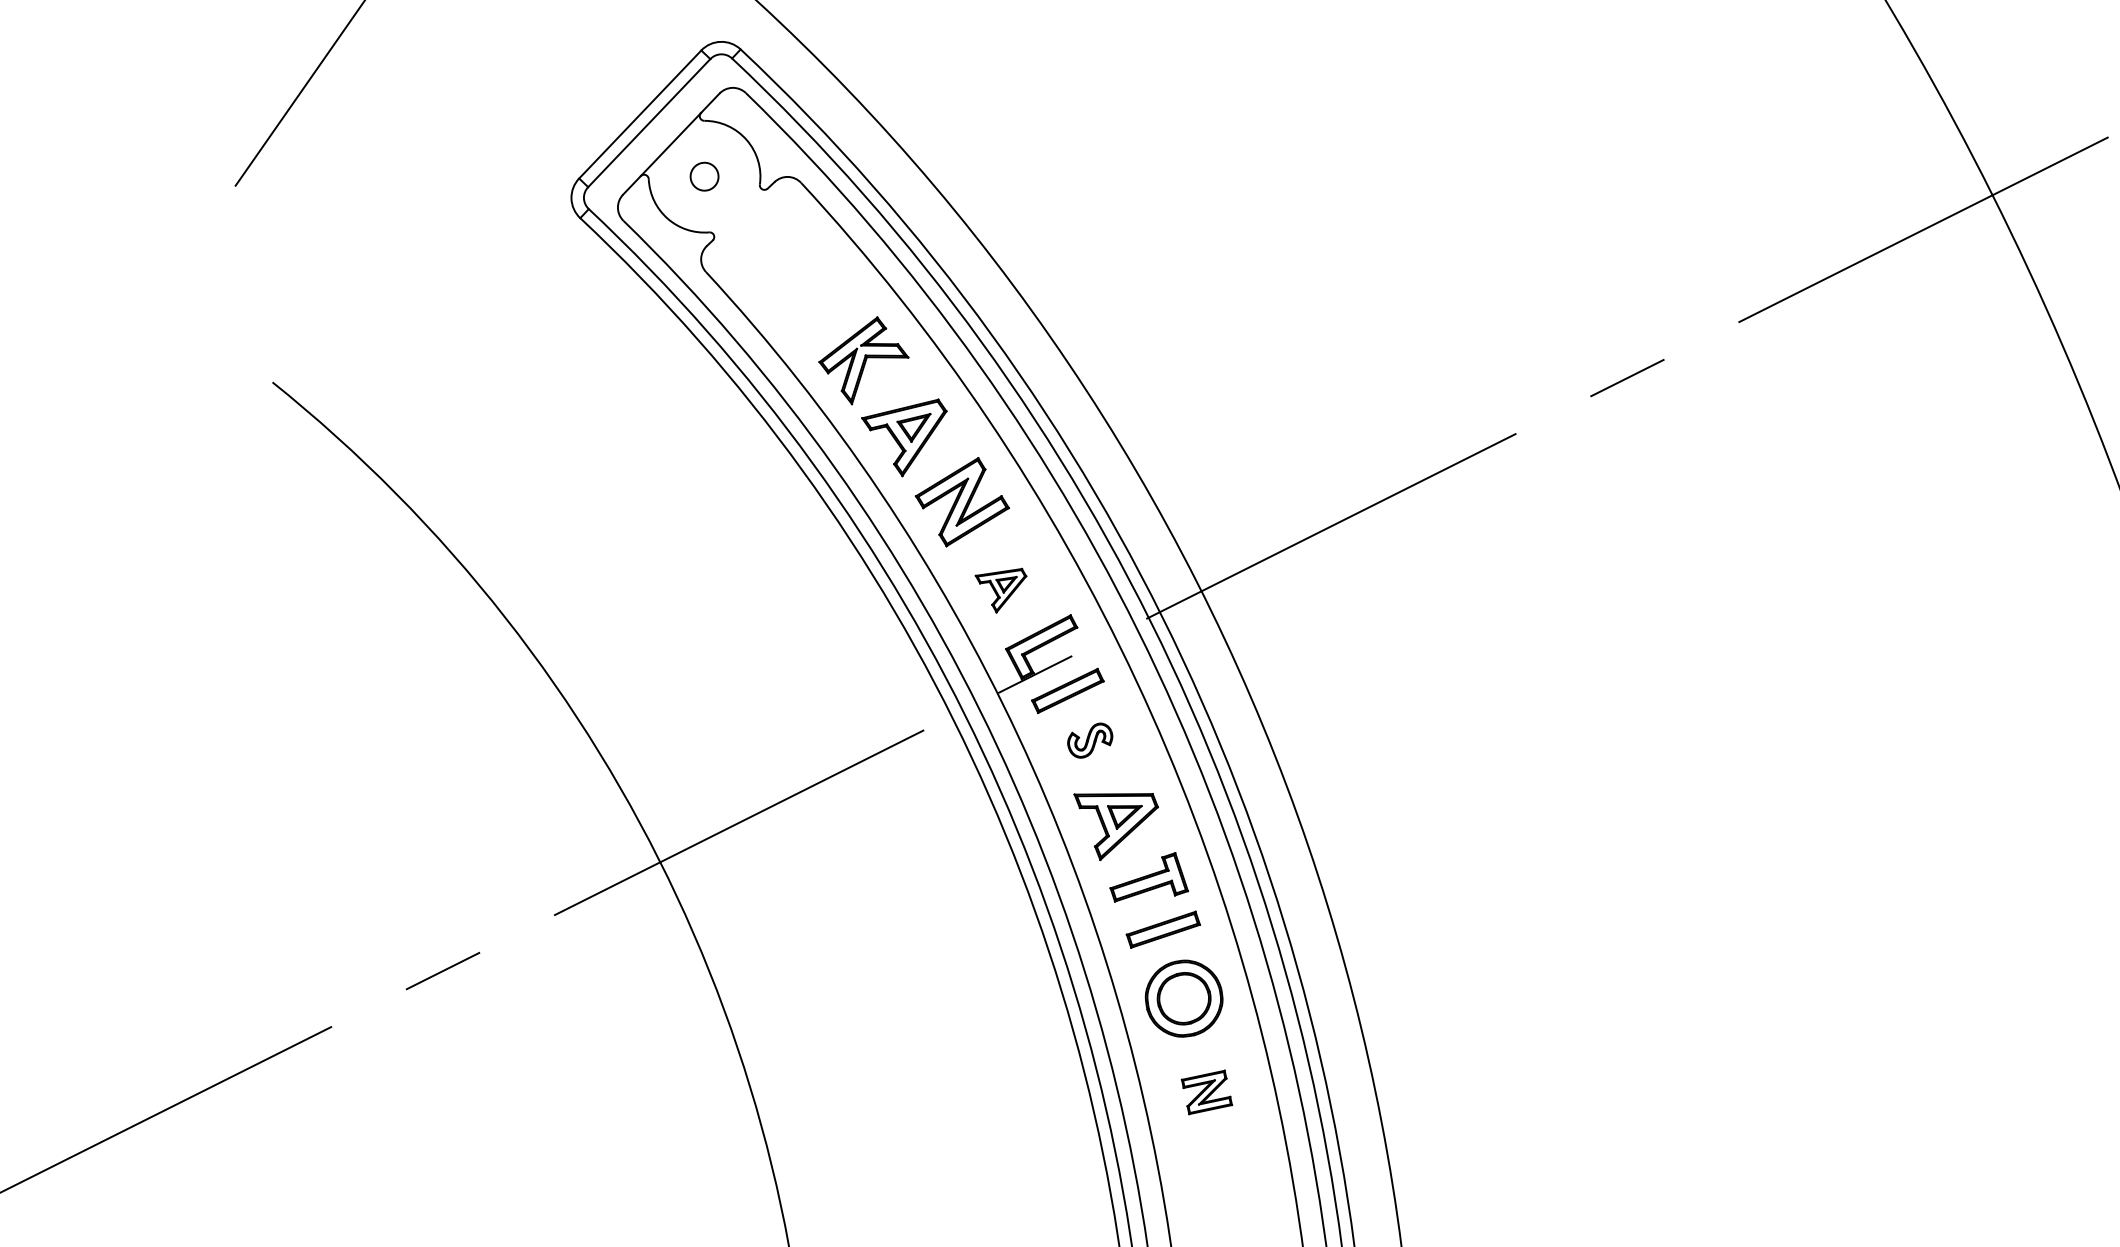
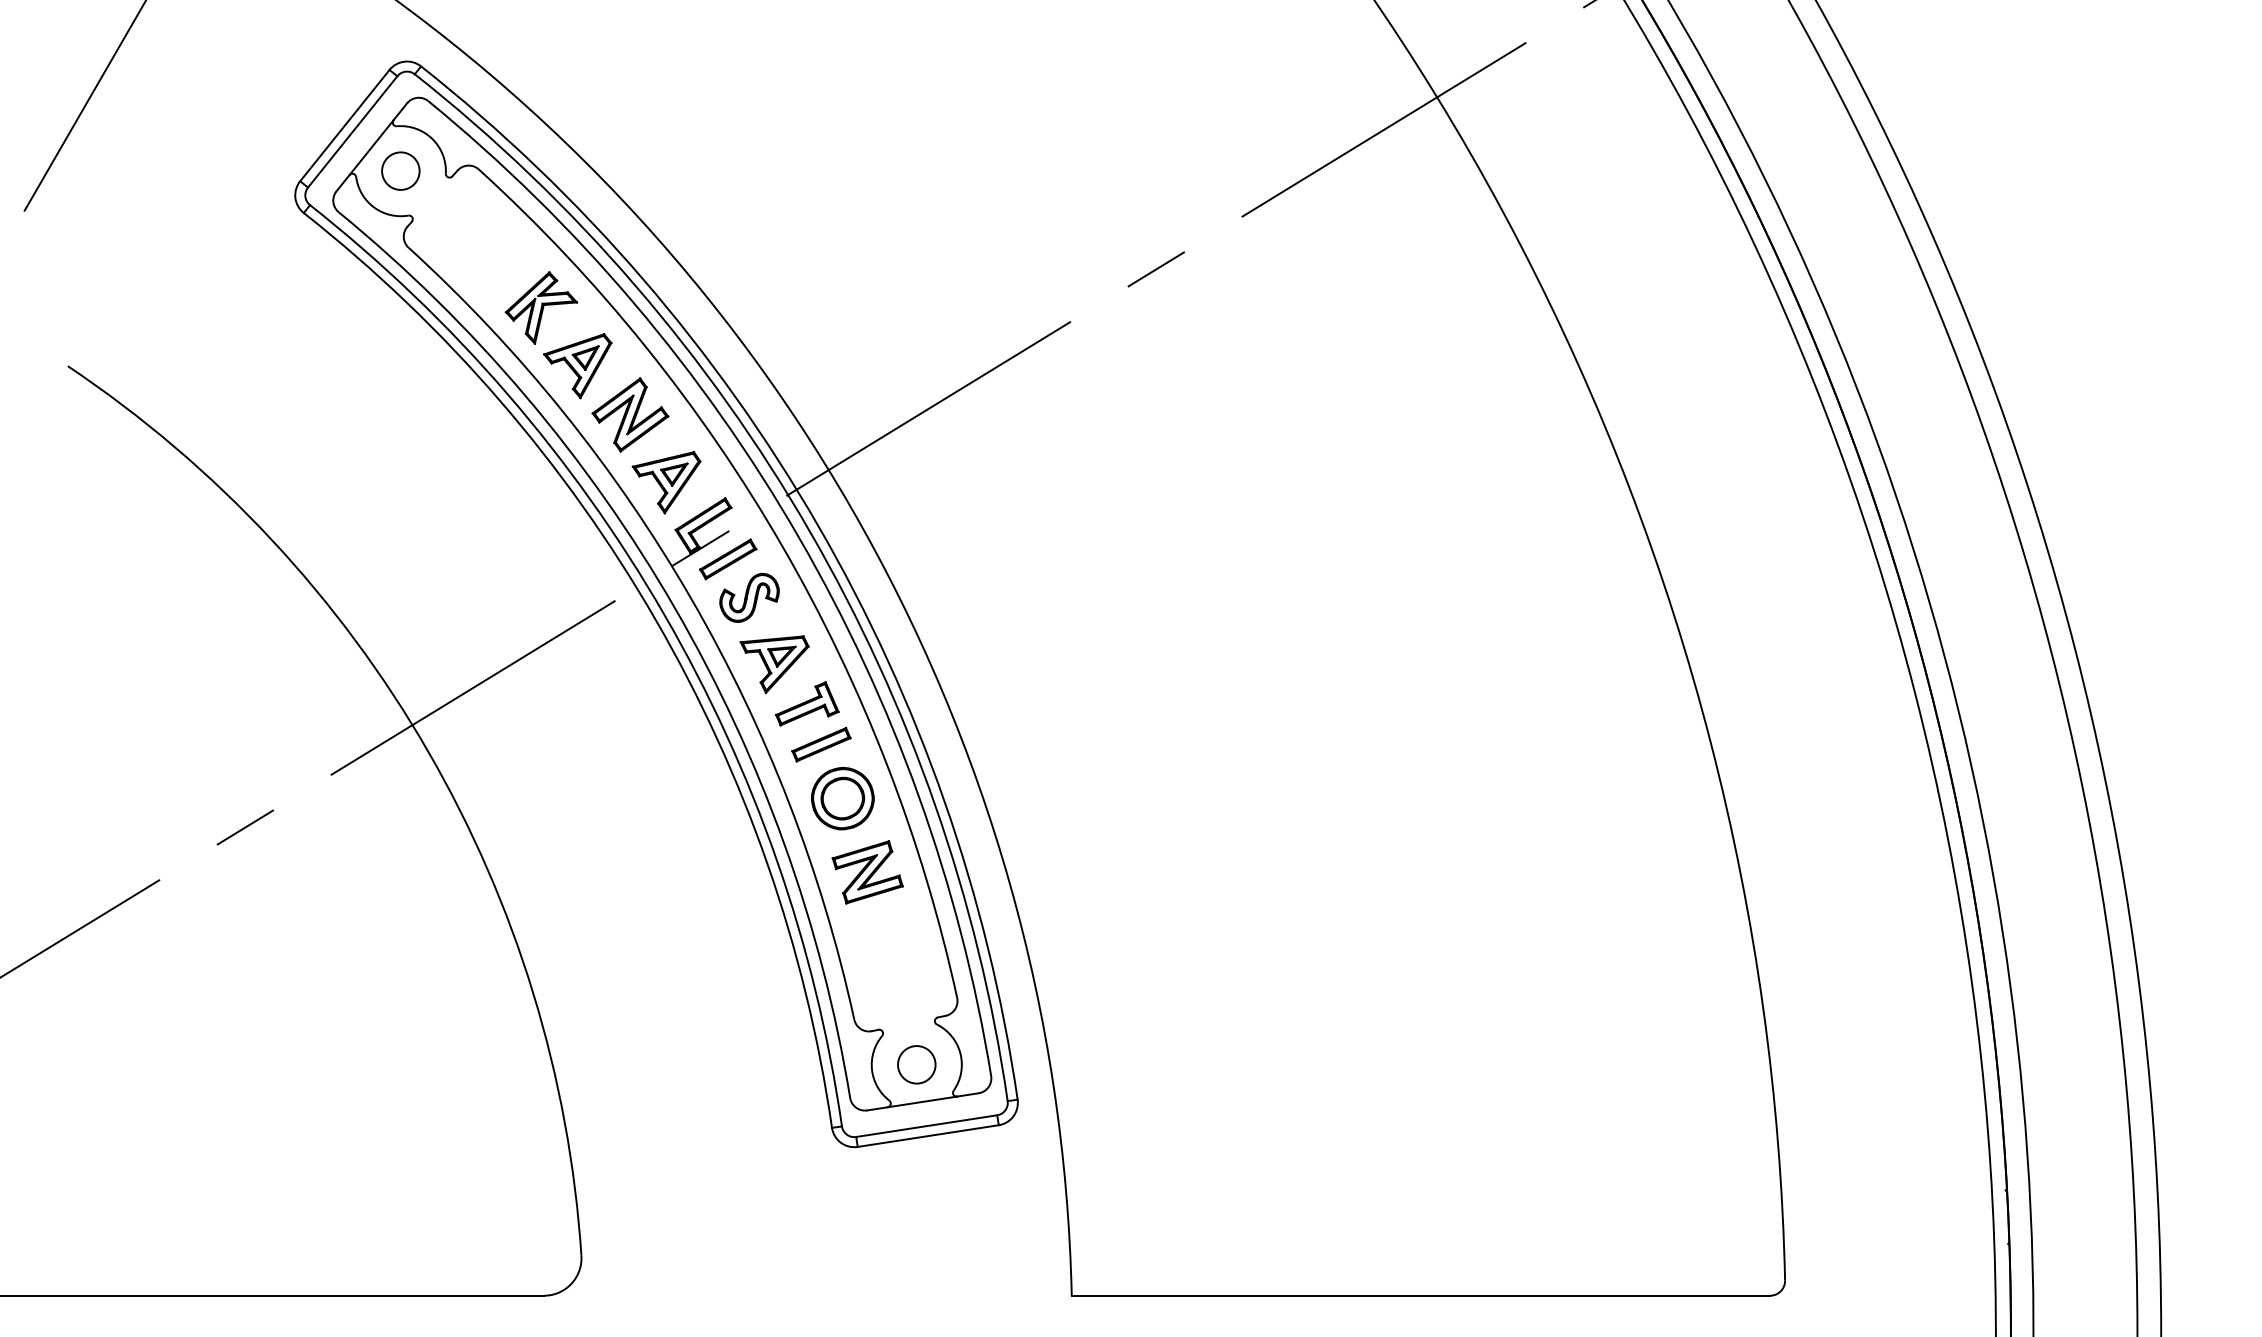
circle: (704, 175) -> (400, 170), size x1.67
part: (999, 589) -> (666, 482), size x1.67
part: (1090, 740) -> (749, 597), size x1.67
part: (1206, 1092) -> (867, 872), size x1.67

